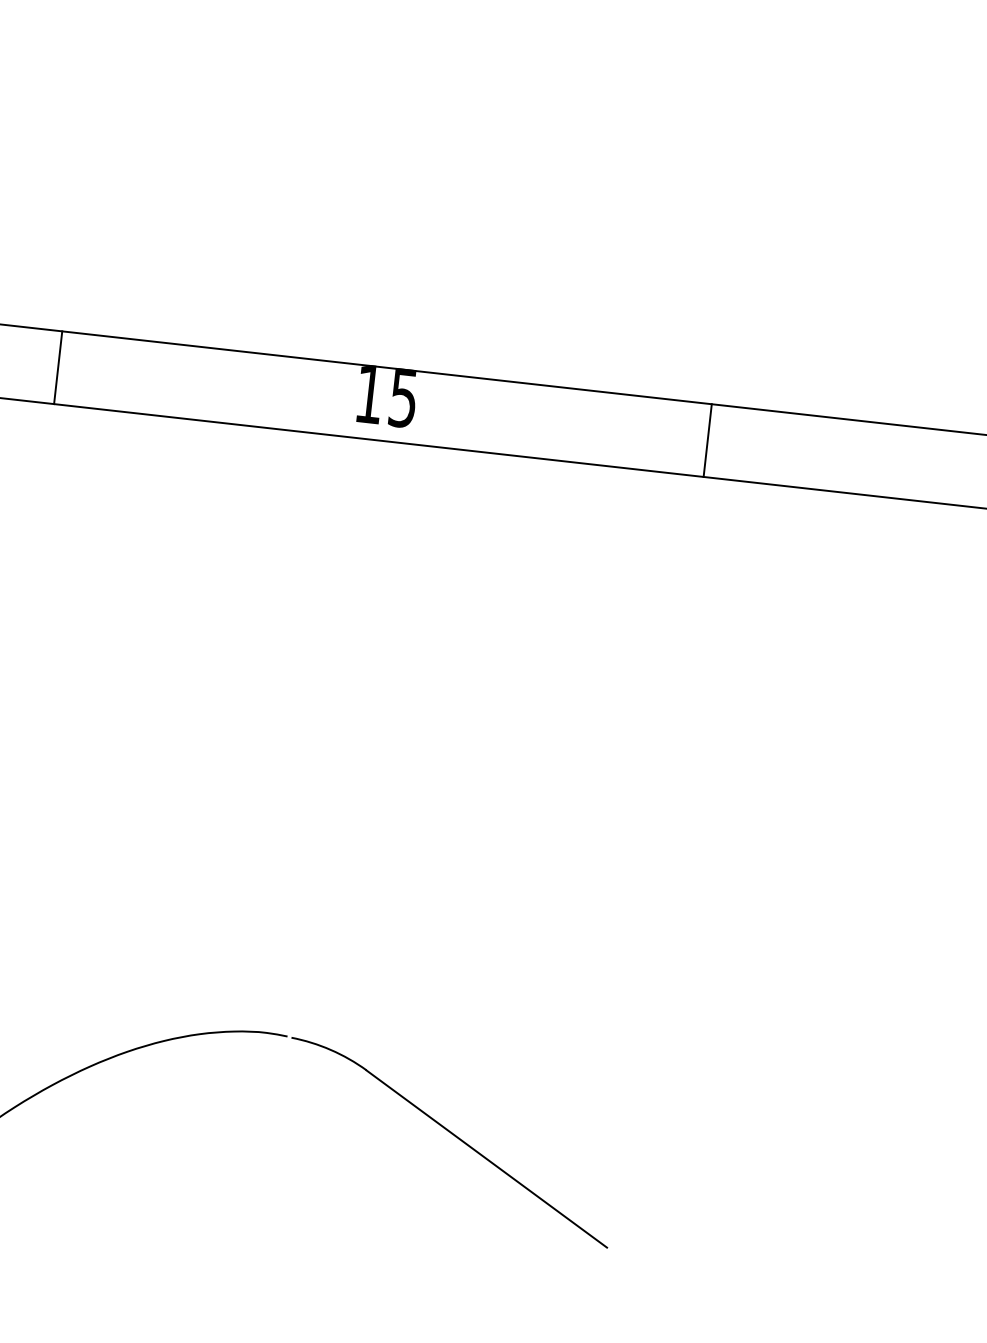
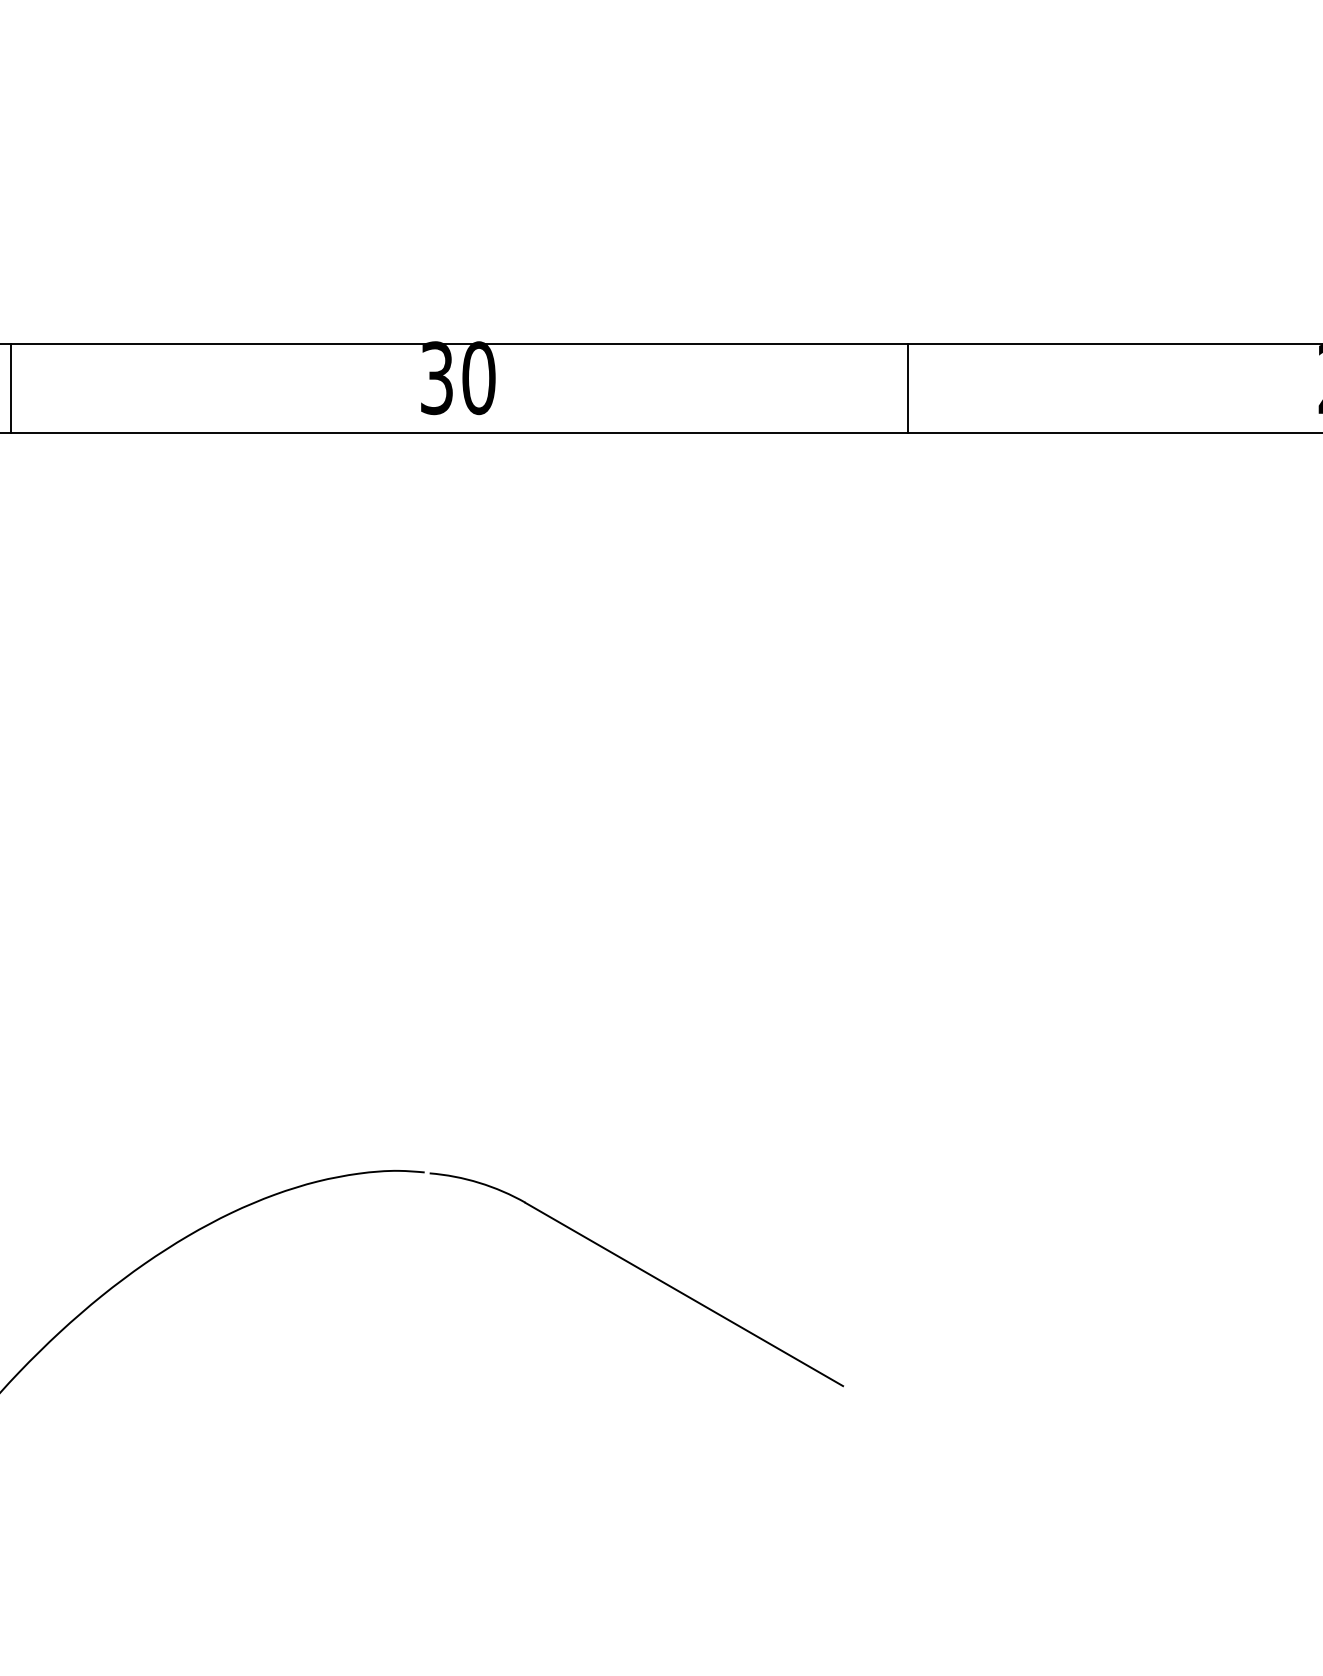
line: (58, 367) -> (10, 388), moved
text: (387, 396) -> (458, 378), 15 -> 30
line: (707, 440) -> (908, 388), moved

